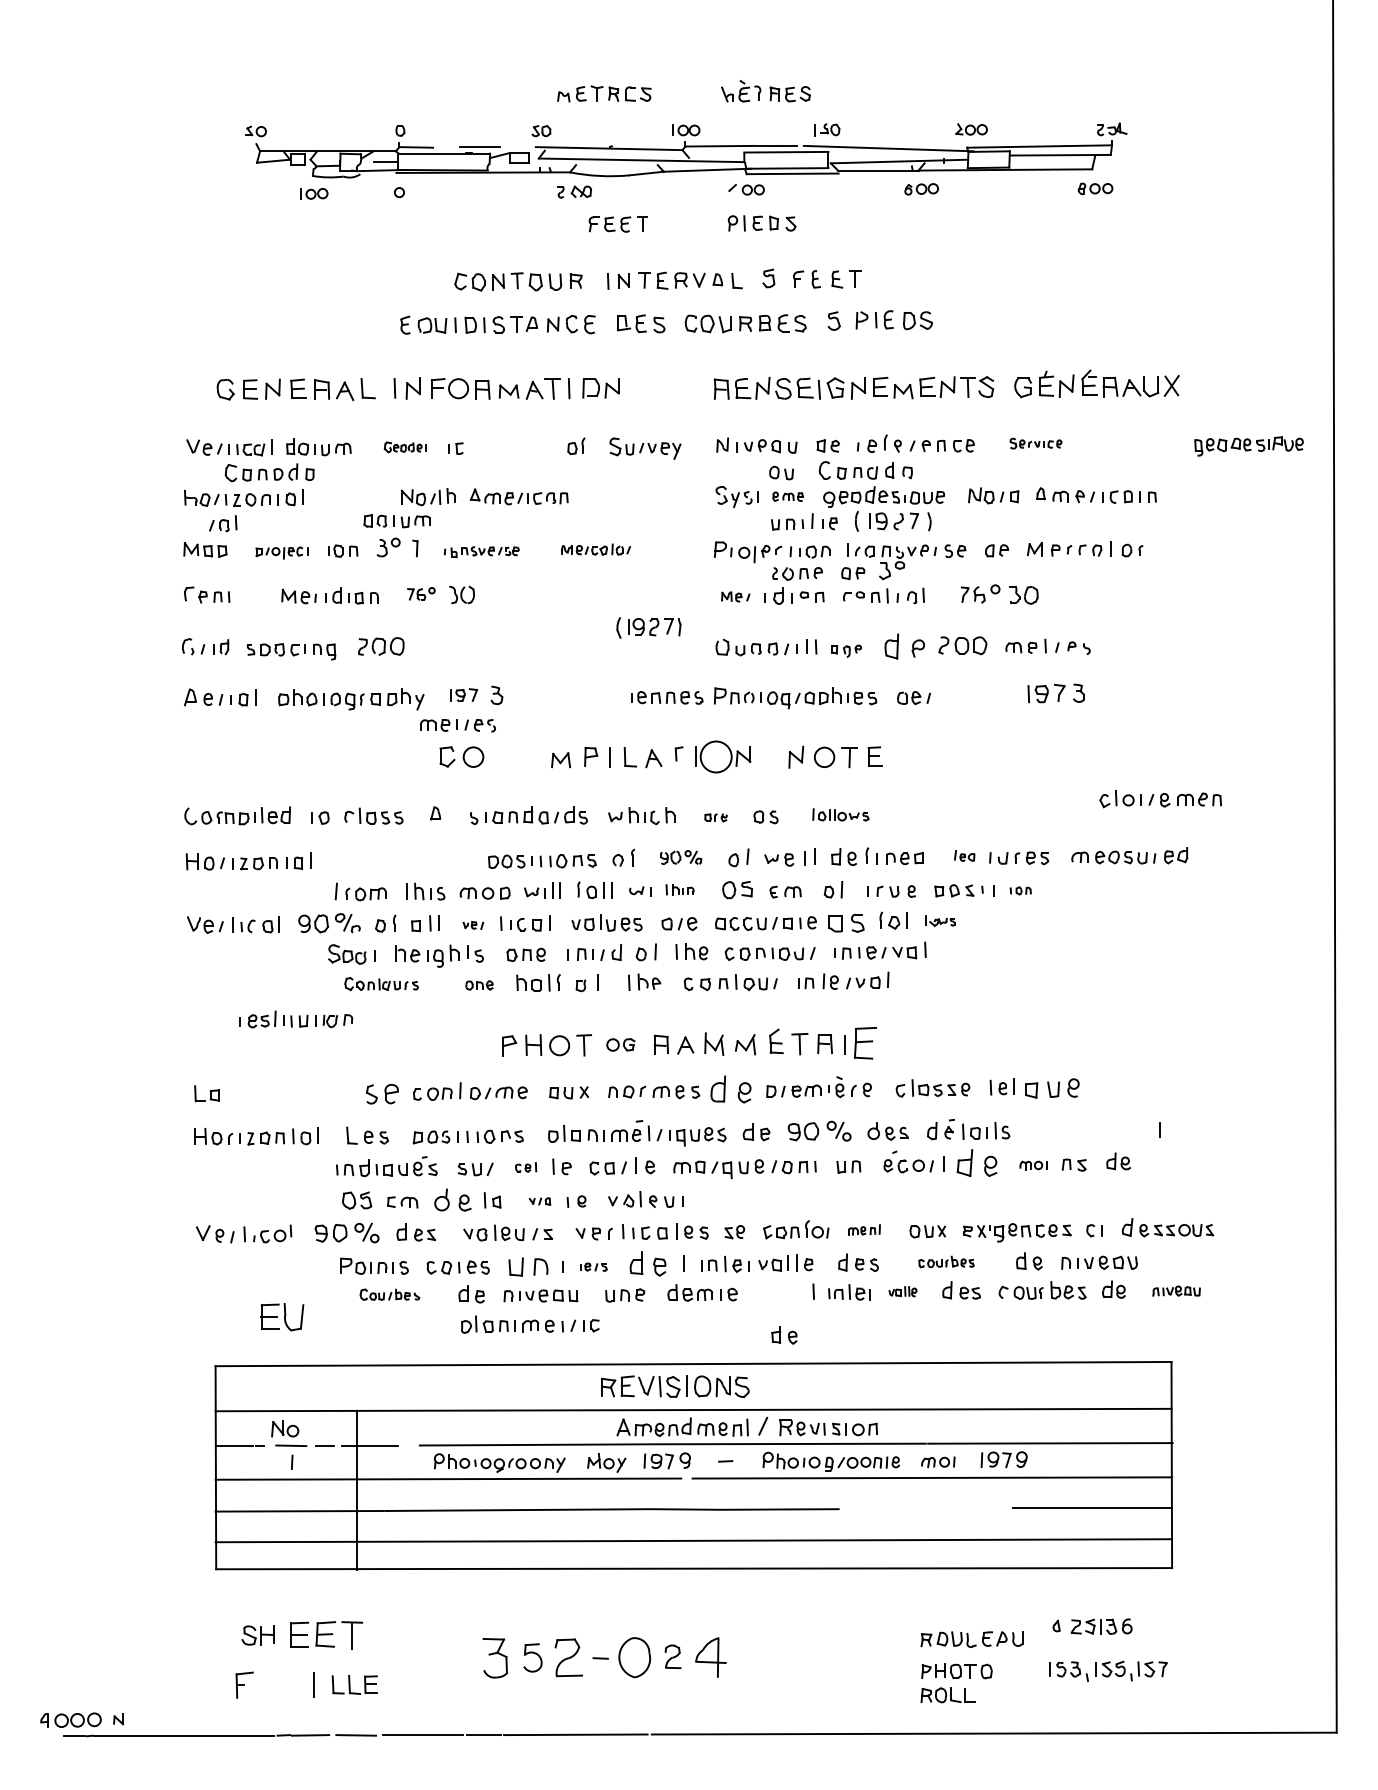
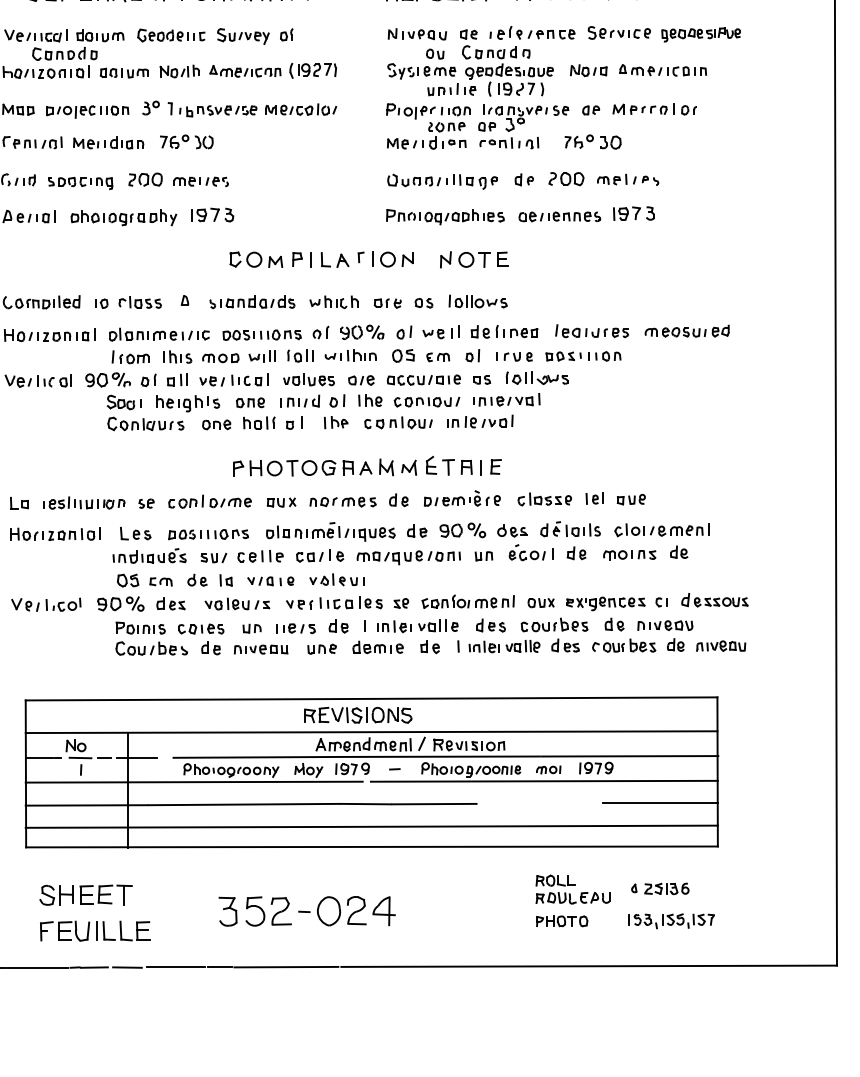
part: (1035, 443) -> (619, 32), size x1.67
part: (1248, 446) -> (700, 34), moved
part: (405, 447) -> (163, 35), size x1.67
part: (645, 448) -> (243, 36), moved
part: (788, 496) -> (440, 71), size x1.43
part: (396, 521) -> (124, 73), moved
part: (223, 523) -> (52, 142), moved
part: (595, 549) -> (300, 109), size x1.43
part: (281, 552) -> (73, 111), size x1.43
part: (481, 552) -> (218, 111), size x1.43
part: (421, 593) -> (174, 141), size x1.43
part: (735, 596) -> (401, 143), size x1.43
part: (648, 627) -> (312, 70), moved
part: (904, 646) -> (524, 179), size x0.62
part: (846, 651) -> (482, 183), size x1.43
part: (464, 694) -> (205, 214), size x1.43
part: (667, 697) -> (574, 216), moved
part: (457, 725) -> (200, 181), moved
part: (461, 756) -> (245, 259), moved
circle: (715, 756) -> (387, 259), size x0.62
part: (1160, 799) -> (658, 530), moved
part: (840, 814) -> (477, 301), size x1.43
part: (715, 817) -> (387, 303), size x1.67
part: (964, 855) -> (567, 330), size x1.67
part: (680, 857) -> (362, 332), size x1.43
part: (679, 889) -> (361, 355), size x1.43
part: (1020, 890) -> (608, 356), size x1.67
part: (940, 920) -> (550, 377), size x1.67
part: (846, 923) -> (482, 380), size x0.62
part: (473, 925) -> (212, 381), size x1.67
part: (381, 983) -> (145, 423), size x1.43
part: (479, 985) -> (216, 424), size x1.43
part: (296, 1019) -> (84, 503), moved
part: (865, 1043) -> (495, 466), size x0.62
part: (620, 1044) -> (318, 467), size x1.67
part: (1052, 1088) -> (631, 499), size x0.71
part: (731, 1089) -> (399, 500), size x0.62
part: (382, 1094) -> (146, 503), size x0.62
part: (976, 1162) -> (576, 553), size x0.62
part: (1033, 1165) -> (617, 555), size x1.43
part: (525, 1167) -> (249, 556), size x1.67
part: (452, 1199) -> (197, 579), size x0.71
part: (539, 1201) -> (260, 581), size x1.67
part: (864, 1229) -> (495, 601), size x1.67
part: (946, 1261) -> (554, 624), size x1.67
part: (647, 1264) -> (338, 626), size x0.71
part: (528, 1266) -> (252, 628), size x0.62
part: (593, 1267) -> (299, 629), size x1.67
part: (1176, 1290) -> (721, 645), size x1.43
part: (902, 1291) -> (522, 646), size x1.67
part: (389, 1294) -> (151, 648), size x1.67
part: (282, 1317) -> (74, 931), moved
part: (530, 1324) -> (159, 334), moved
part: (784, 1335) -> (430, 647), moved
part: (257, 1635) -> (56, 895), size x1.43
part: (672, 1656) -> (356, 910), size x1.67
part: (532, 1657) -> (255, 911), size x1.43
part: (354, 1684) -> (126, 930), size x1.43
part: (947, 1695) -> (555, 880), moved

